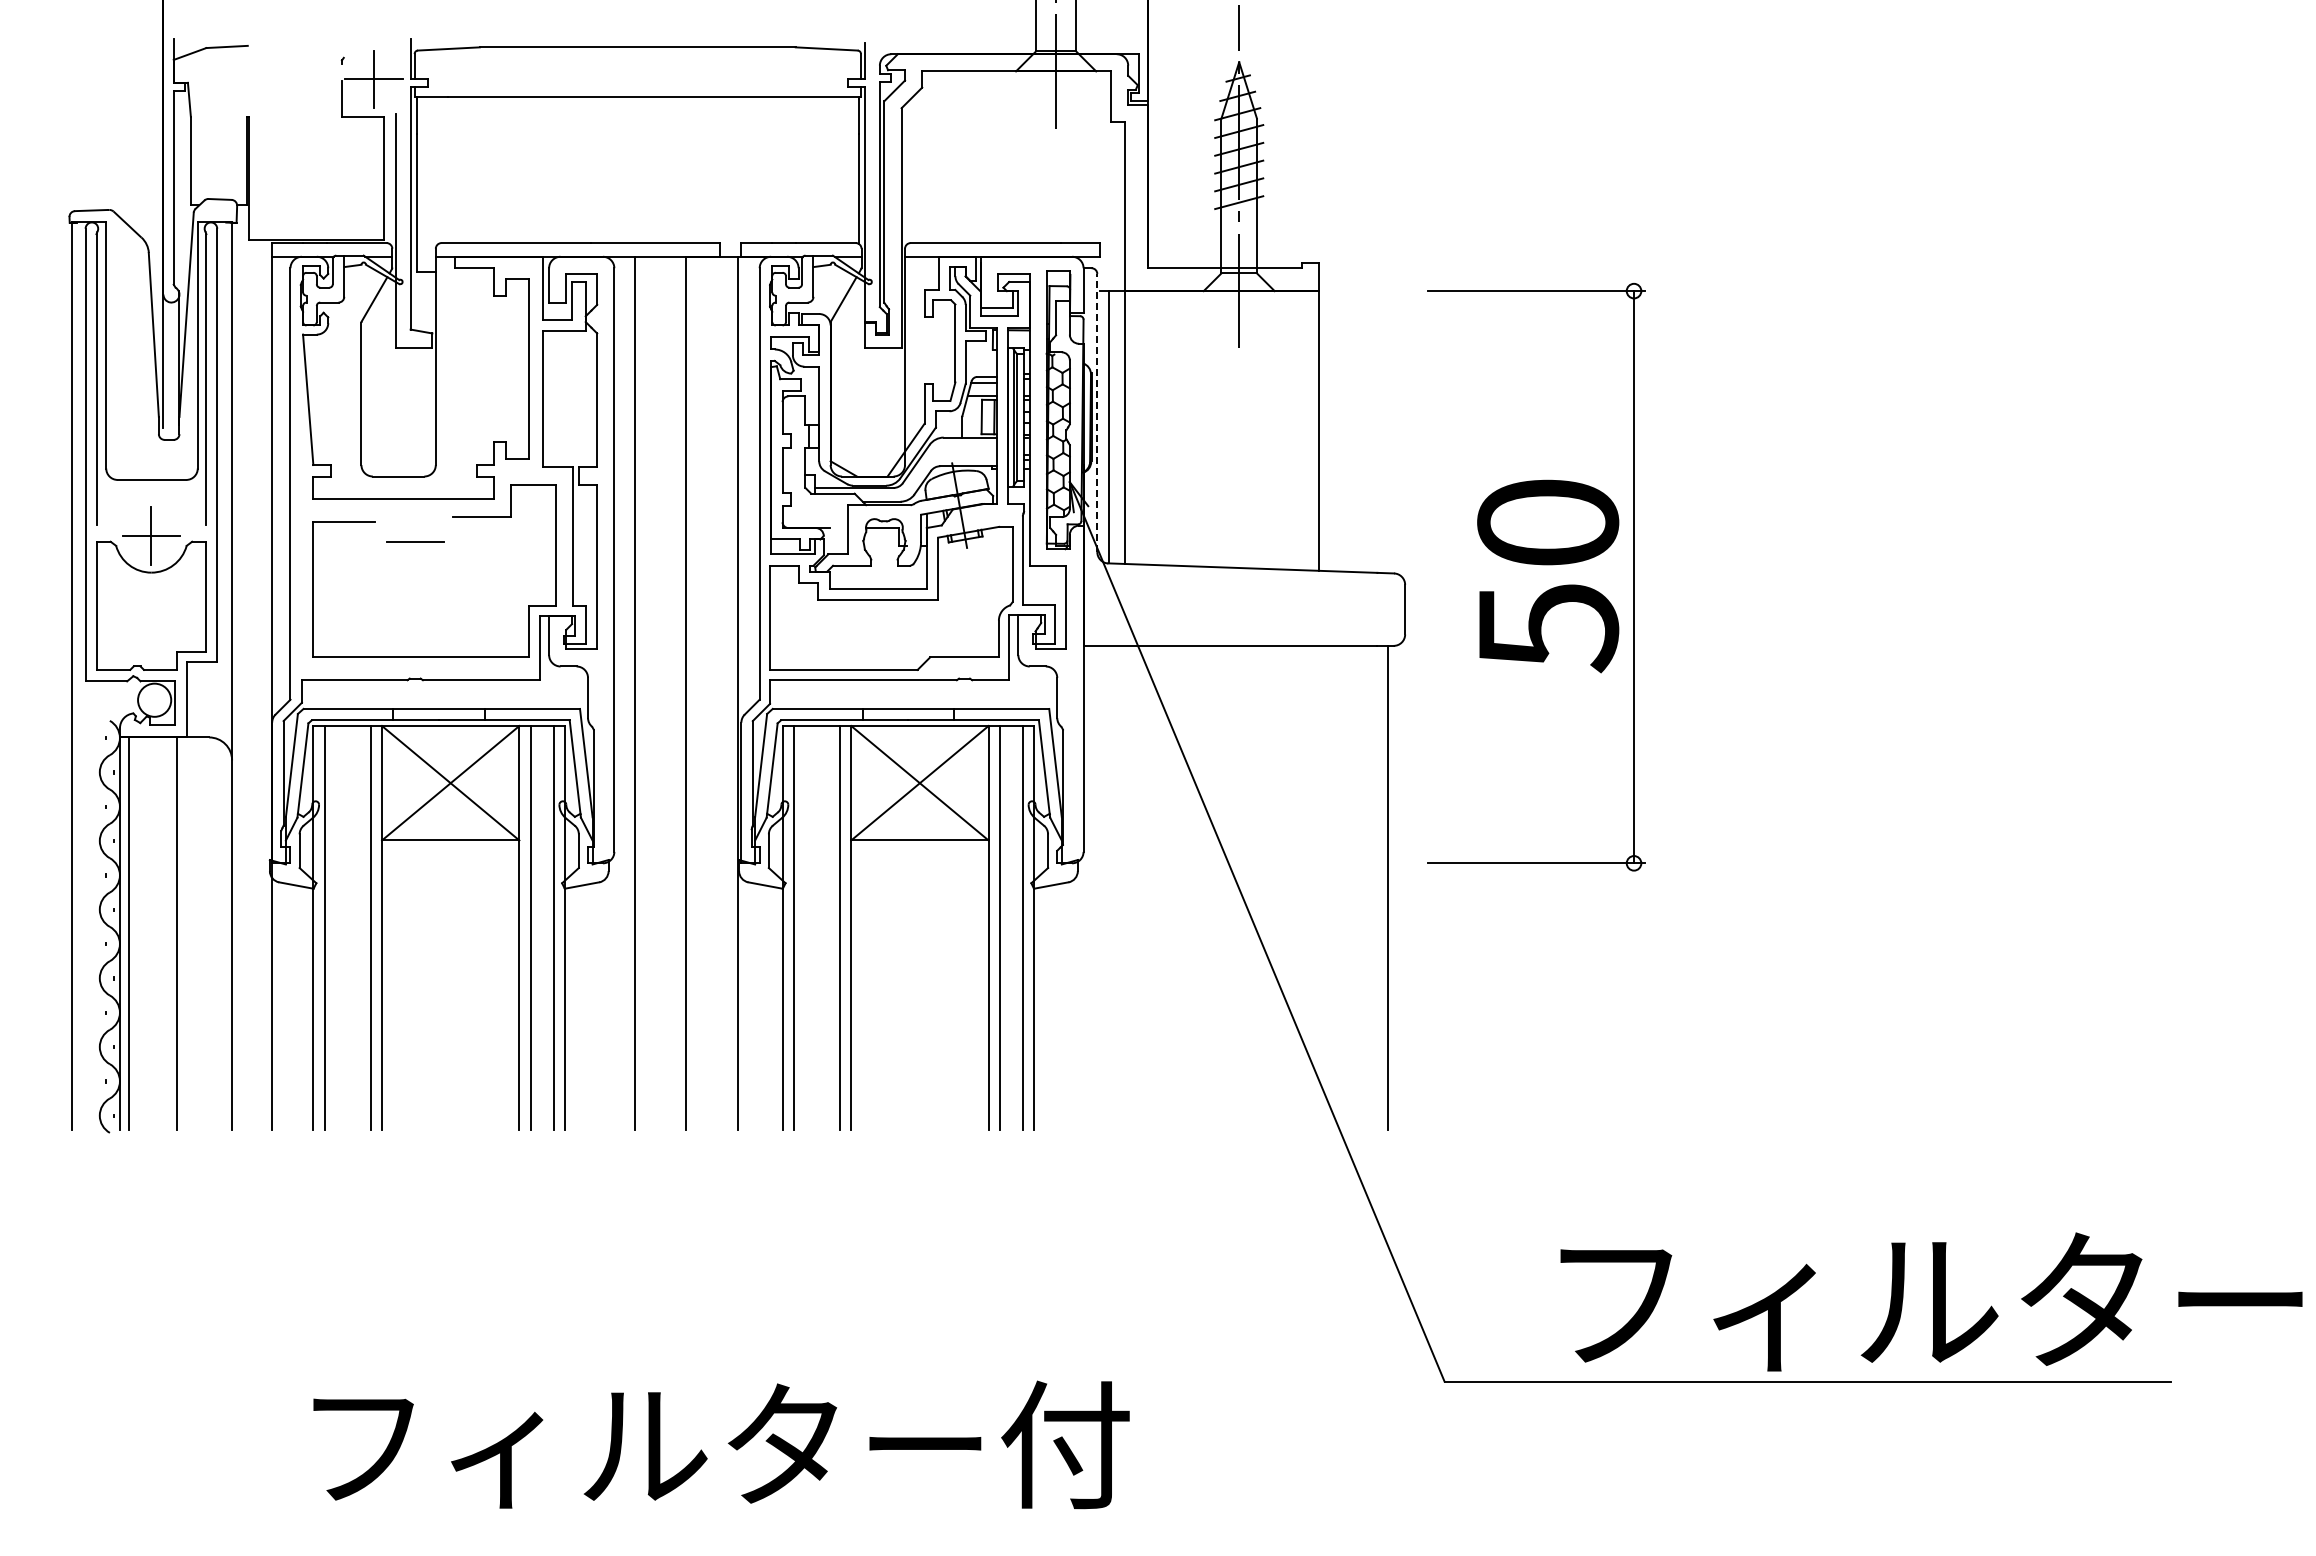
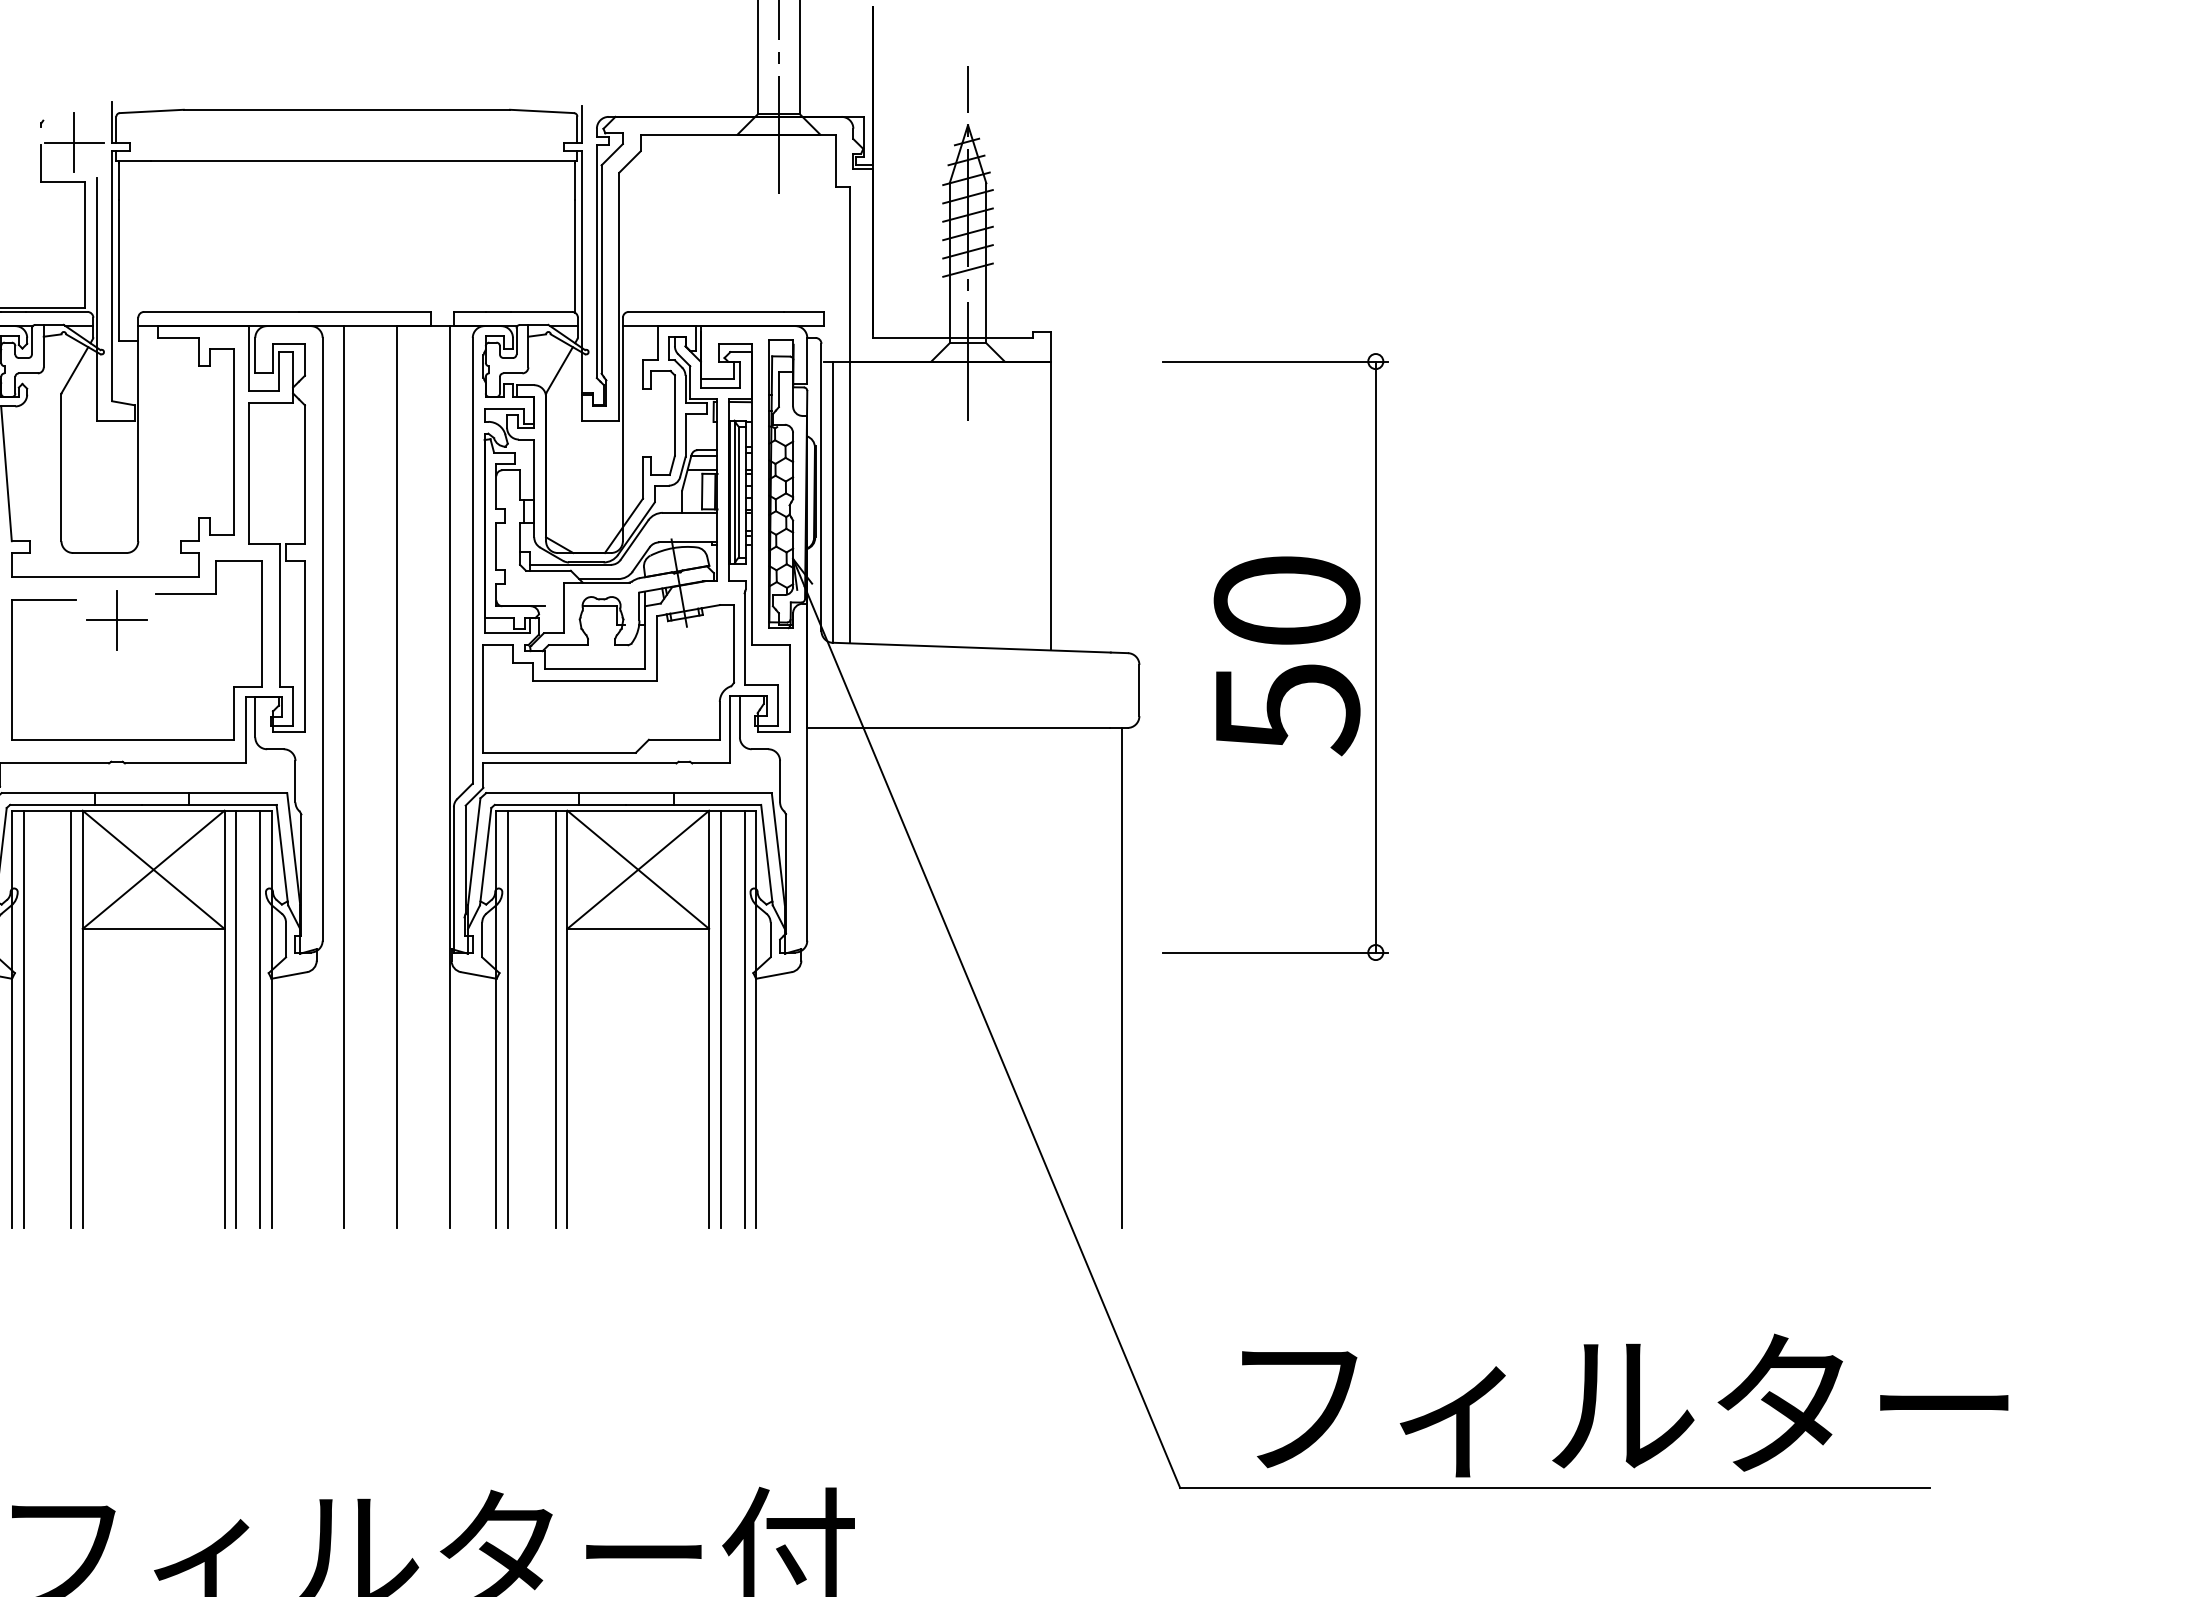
line: (1097, 412) -> (821, 486), dashed -> solid
line: (415, 541) -> (117, 620), added
text: (1931, 1301) -> (1625, 1405), moved

